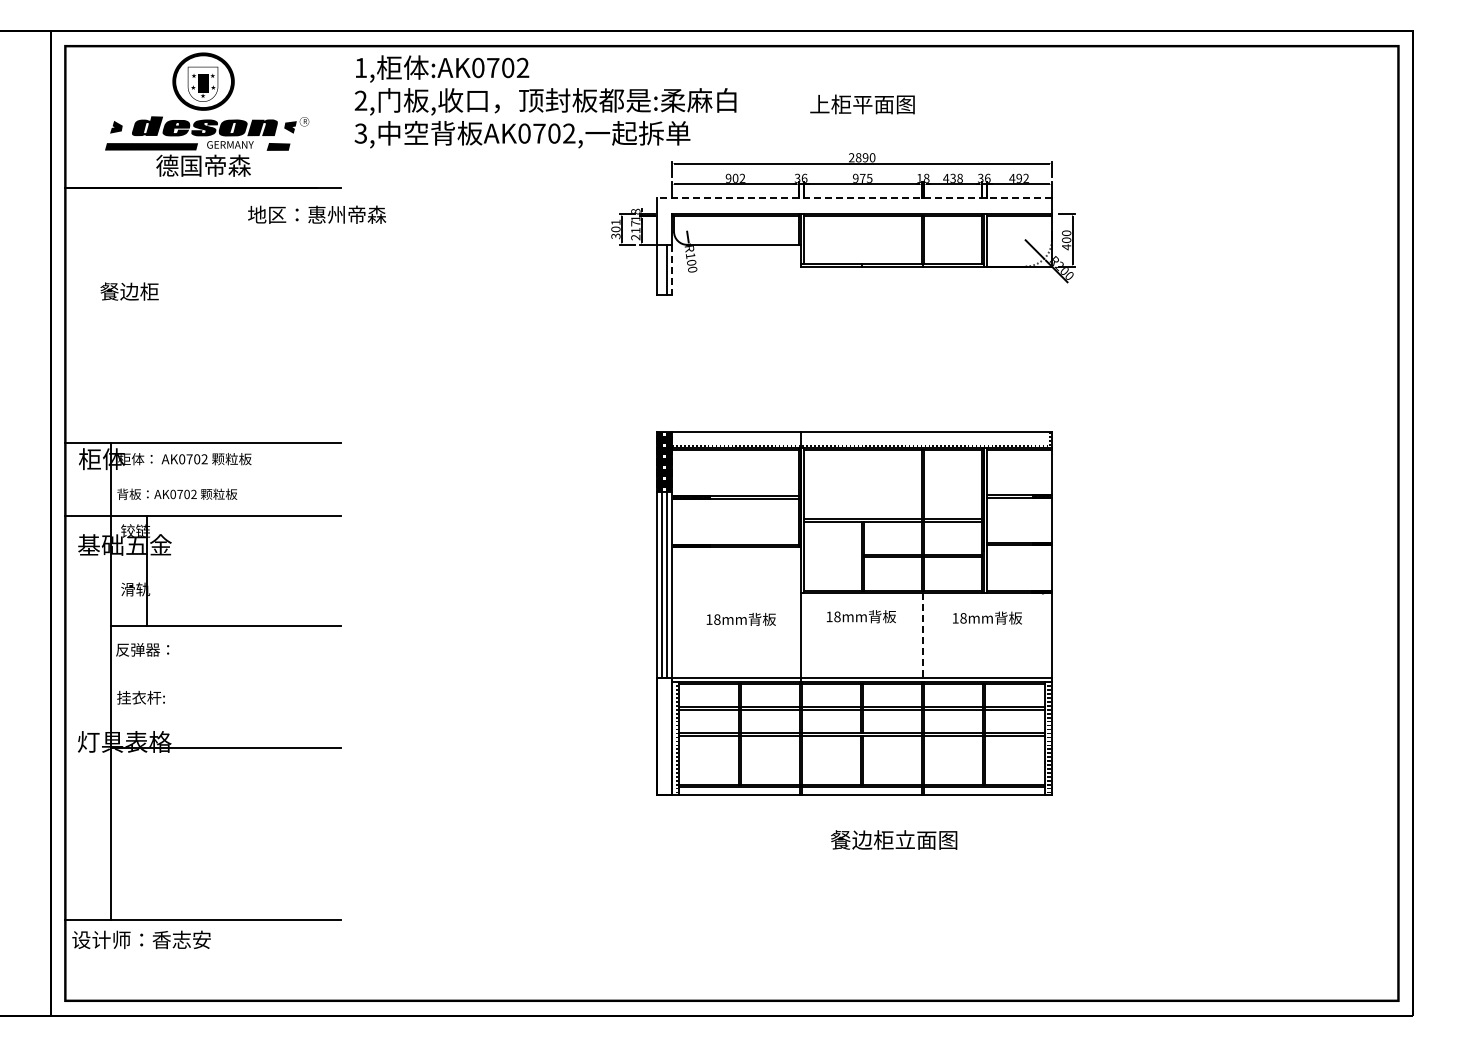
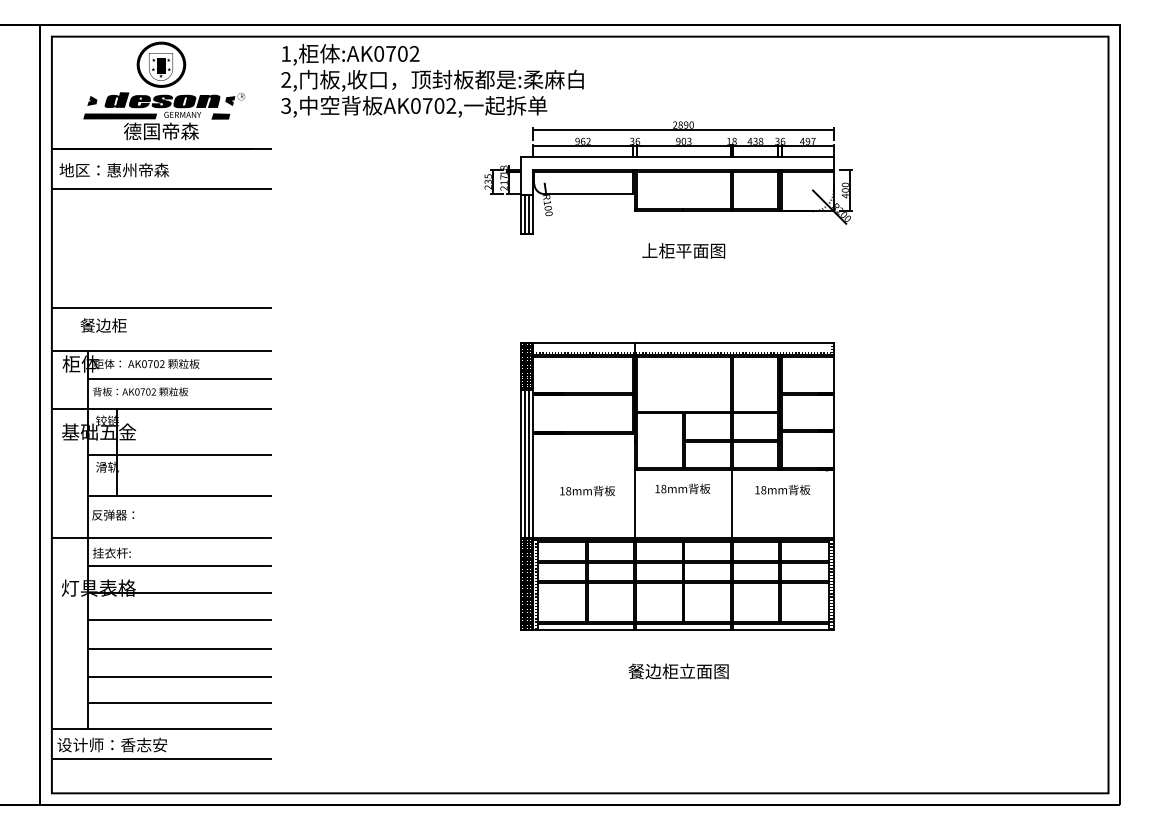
text: (862, 104) -> (683, 250), moved
text: (735, 177) -> (583, 140), 902 -> 962
text: (866, 177) -> (686, 140), 975 -> 903
text: (1026, 177) -> (813, 140), 492 -> 497
line: (854, 198) -> (677, 157), dashed -> solid
text: (317, 214) -> (114, 170), moved
text: (615, 229) -> (487, 181), 301 -> 235
line: (203, 238) -> (161, 189), added
line: (661, 270) -> (524, 214), added
line: (672, 270) -> (533, 214), dashed -> solid
text: (129, 291) -> (103, 325), moved
line: (203, 389) -> (161, 308), added
line: (225, 478) -> (178, 379), added
line: (225, 573) -> (178, 454), added
line: (923, 635) -> (732, 503), dashed -> solid
line: (203, 679) -> (161, 538), added
line: (225, 714) -> (178, 566), added
hatch: (664, 736) -> (526, 583), added
line: (225, 782) -> (178, 620), added
line: (225, 818) -> (178, 648), added
text: (894, 839) -> (678, 671), moved
line: (225, 854) -> (178, 677), added
line: (225, 887) -> (178, 703), added
line: (203, 956) -> (161, 758), added

